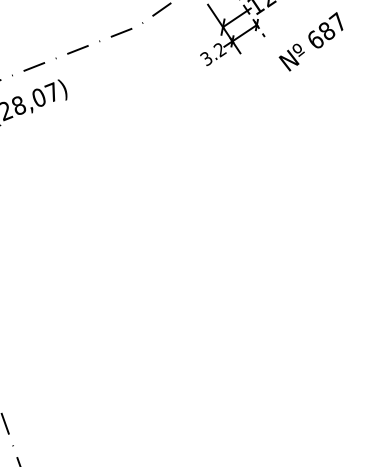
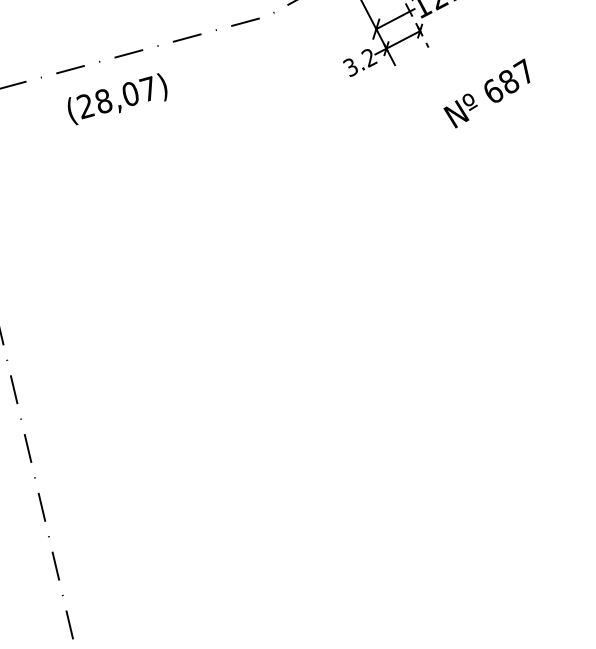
text: (310, 42) -> (486, 93), moved

